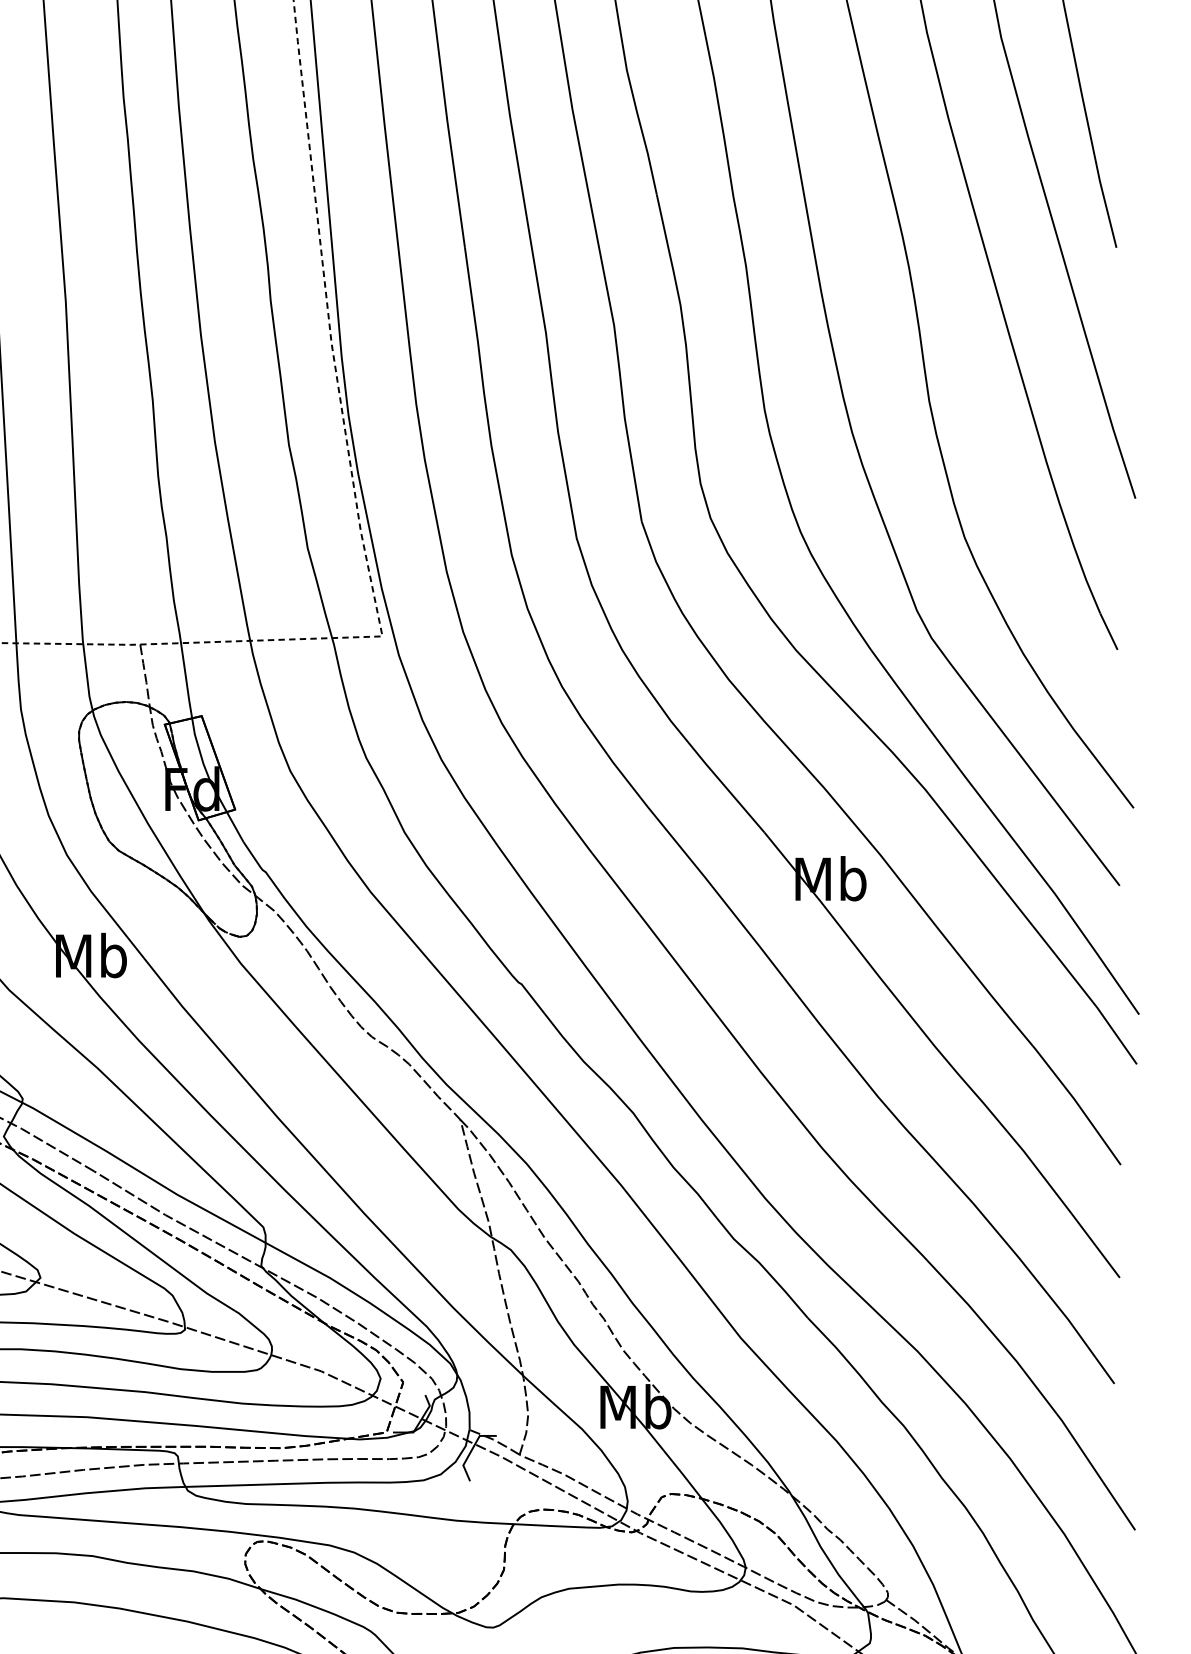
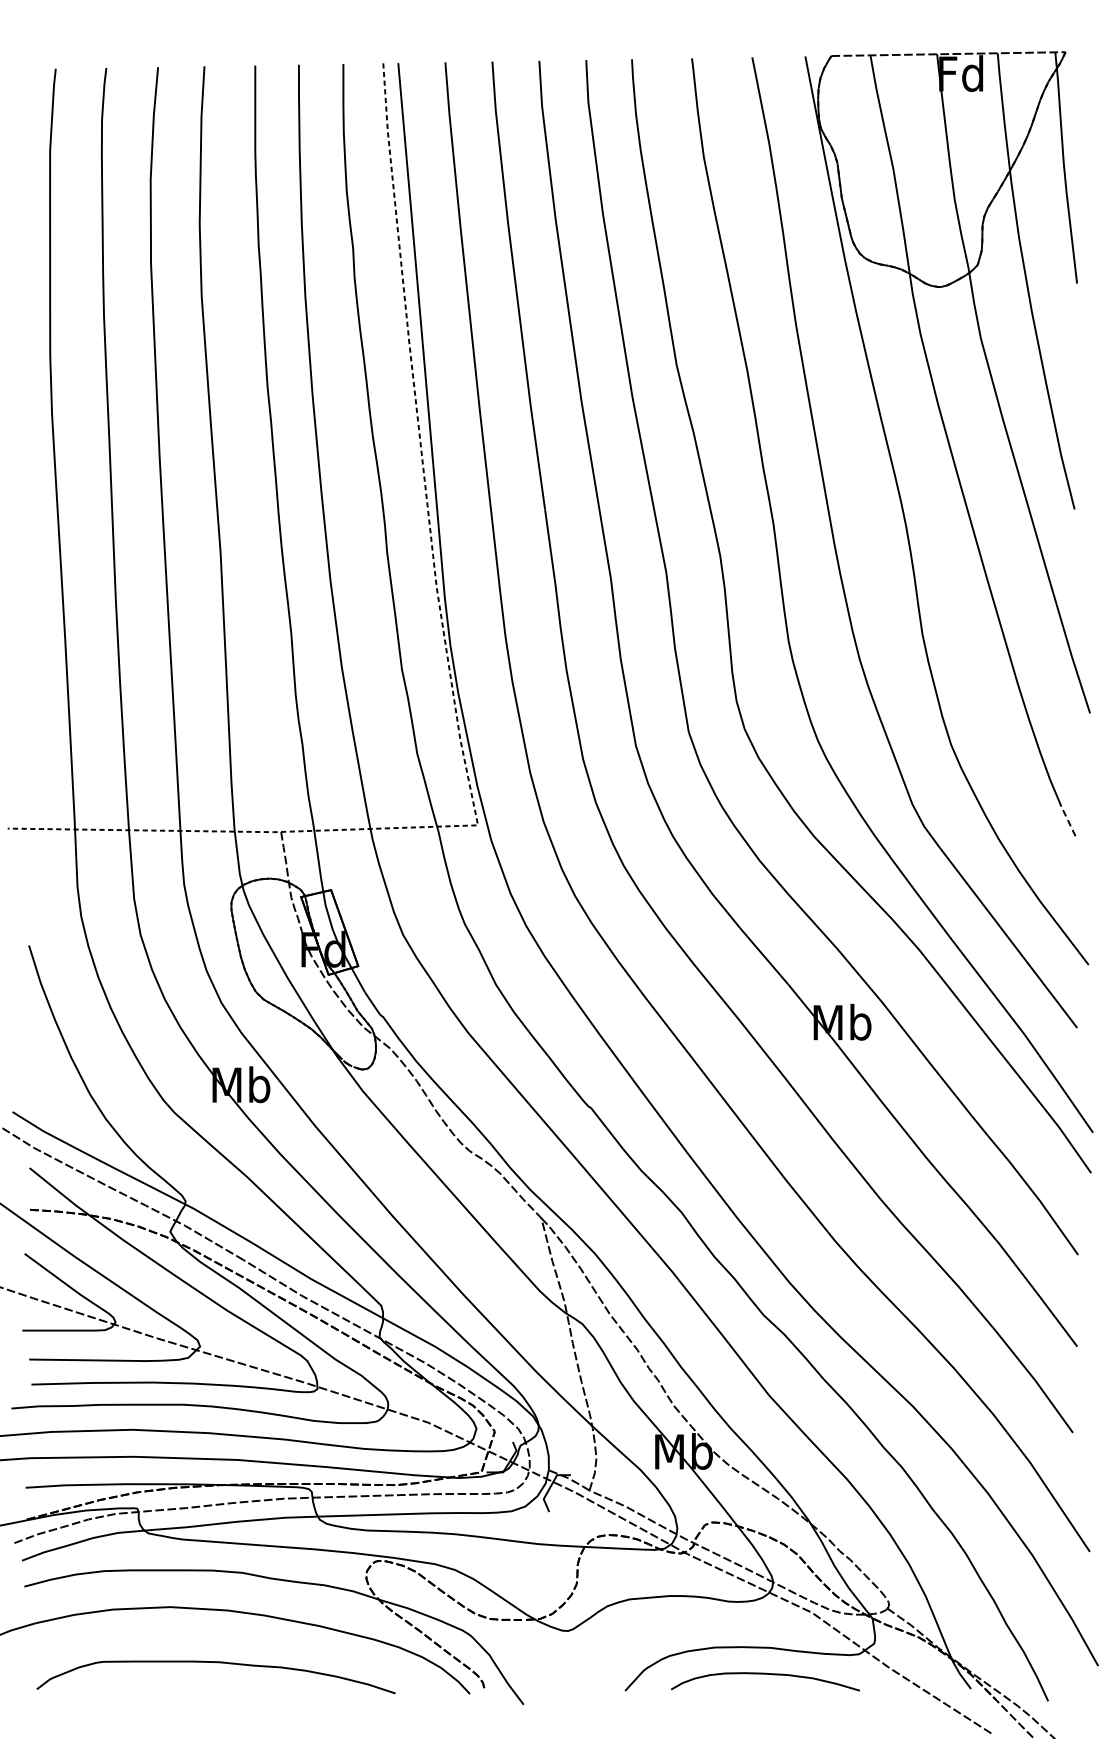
line: (1108, 631) -> (1068, 821), solid -> dashed

